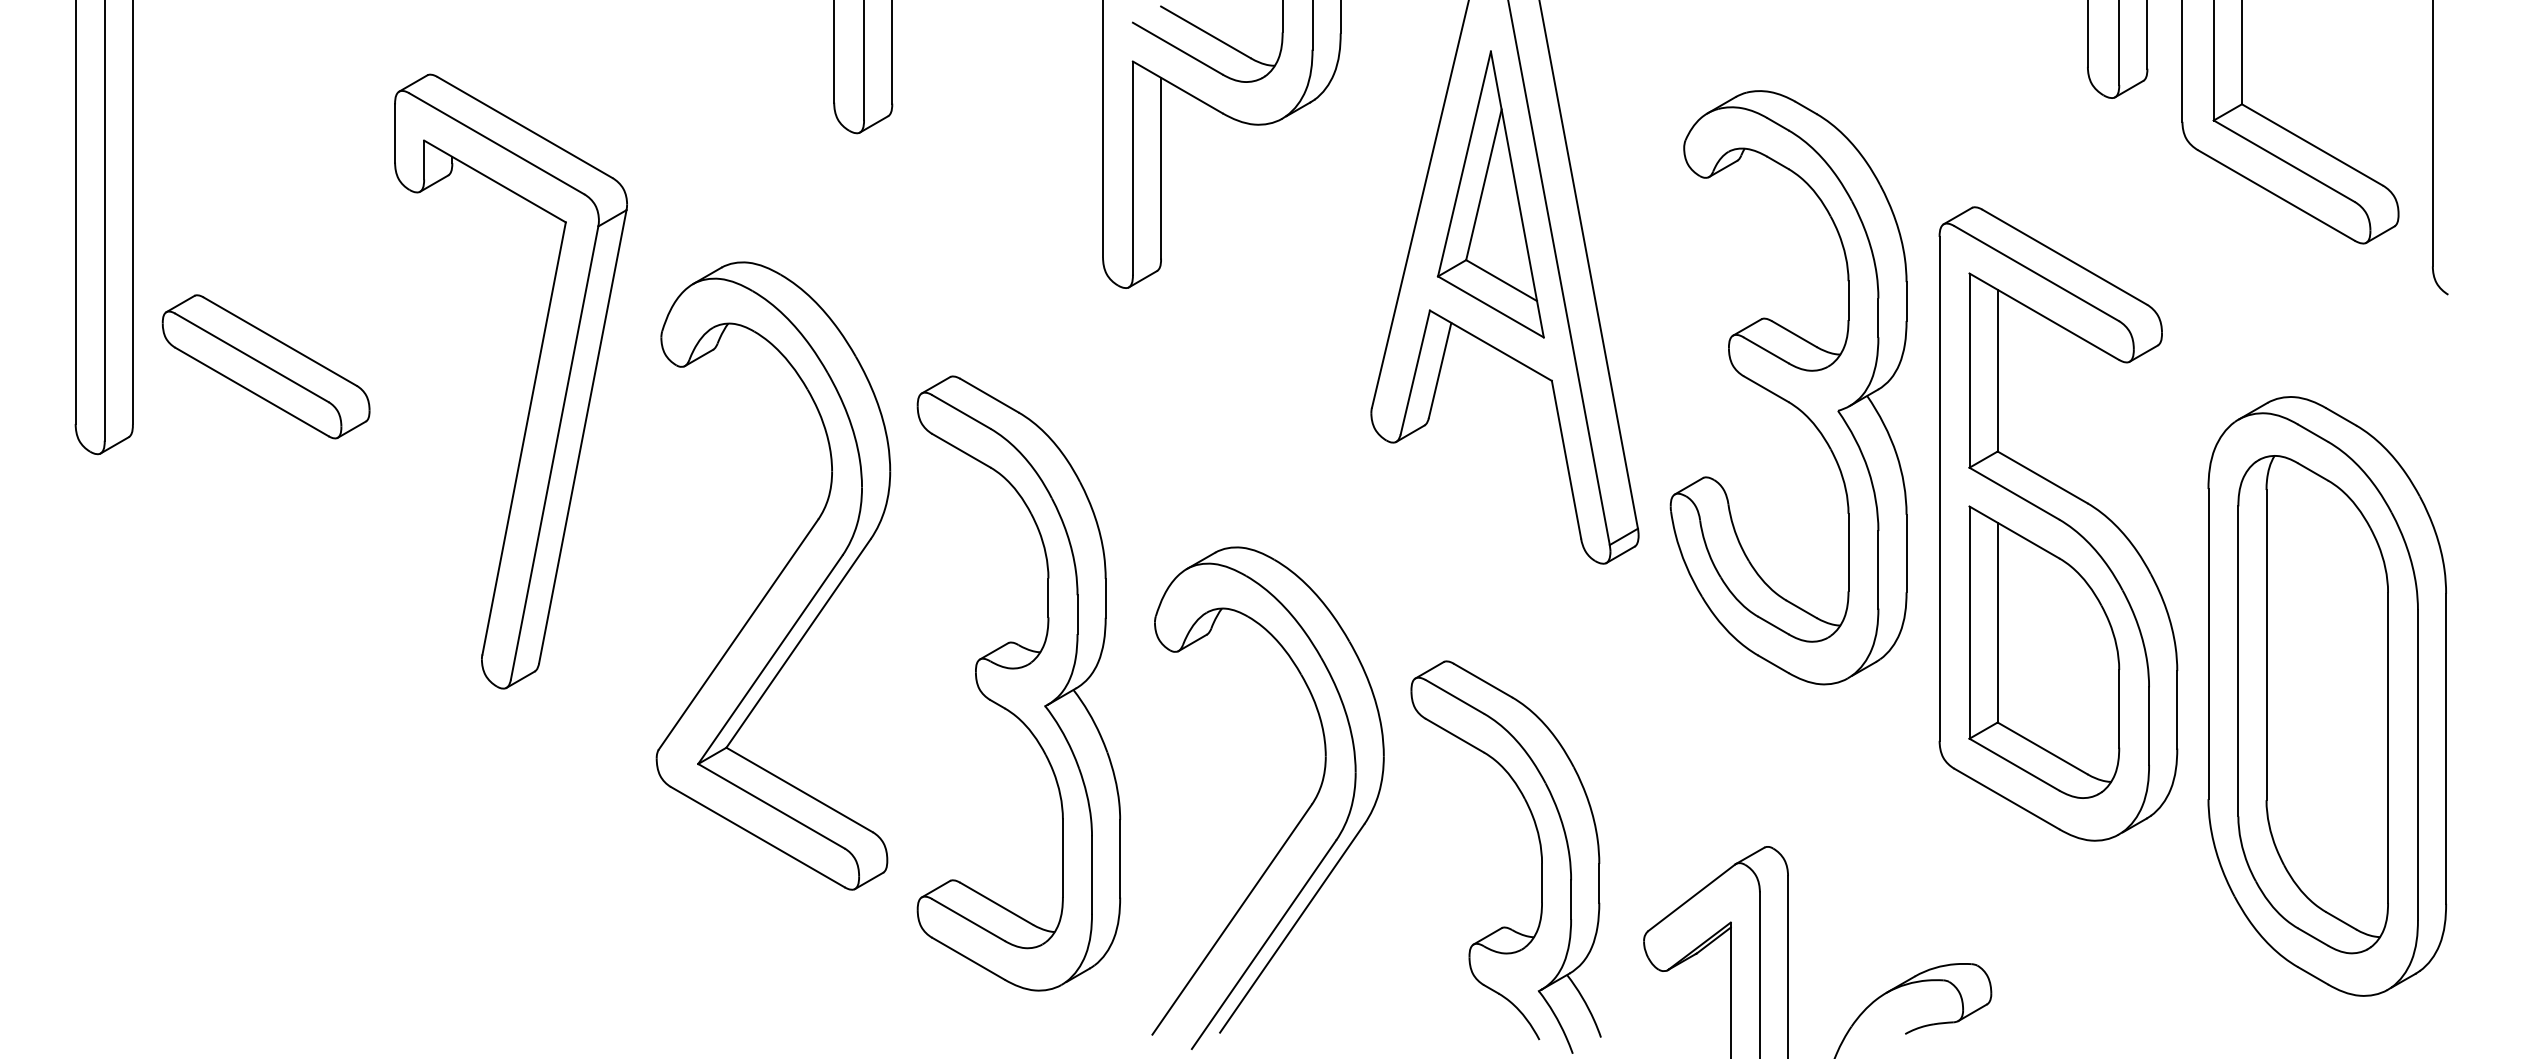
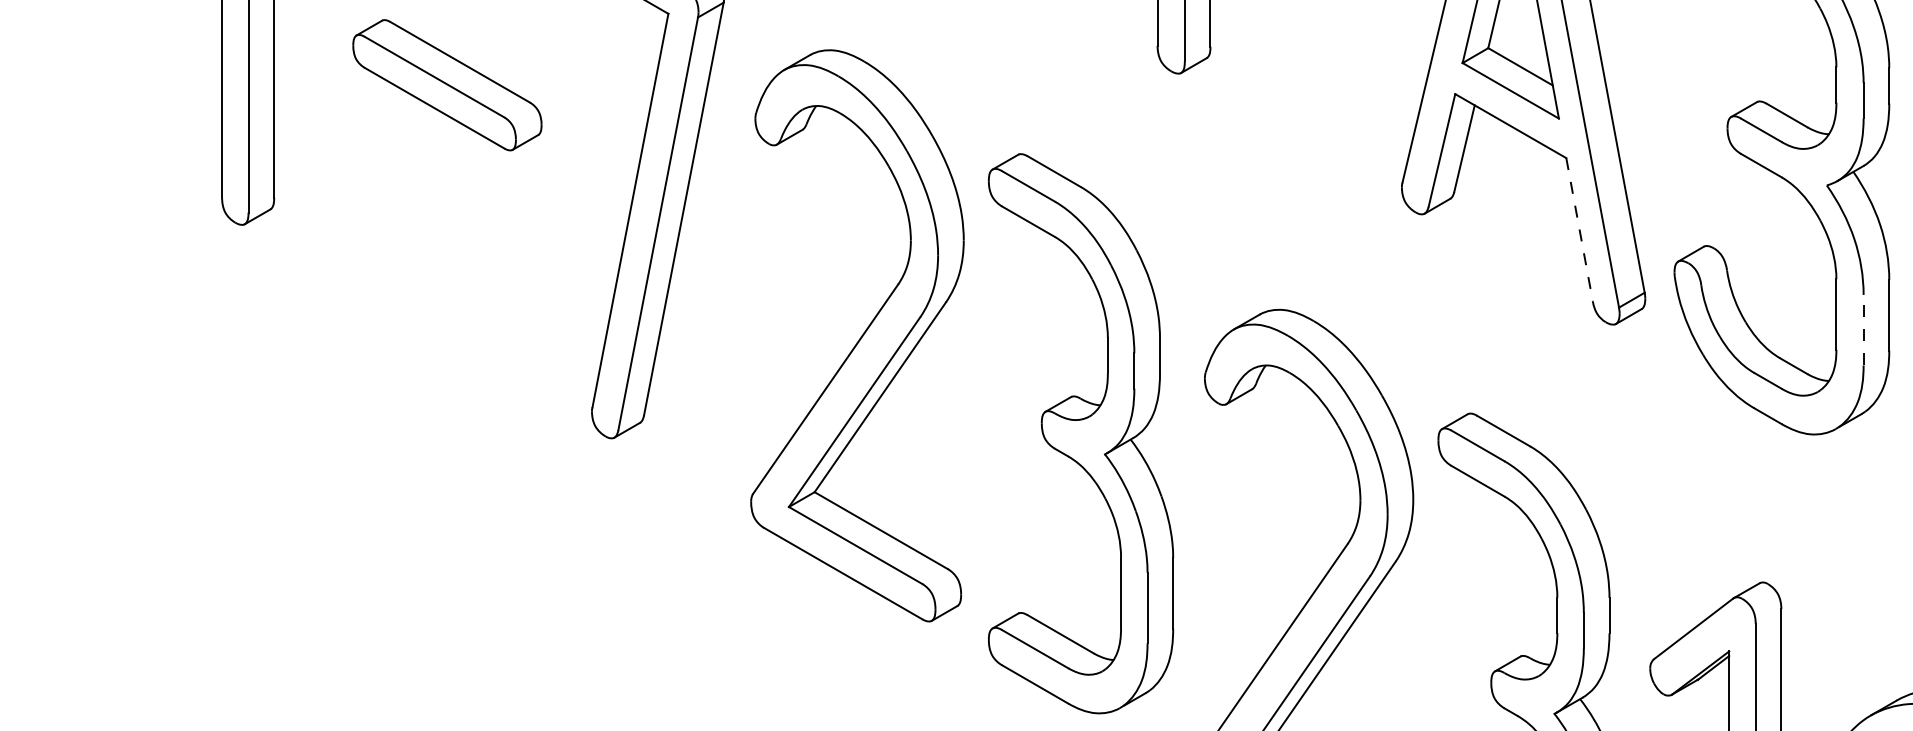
part: (265, 366) -> (446, 84), moved
line: (1566, 460) -> (1579, 230), solid -> dashed
line: (1878, 569) -> (1863, 329), solid -> dashed

